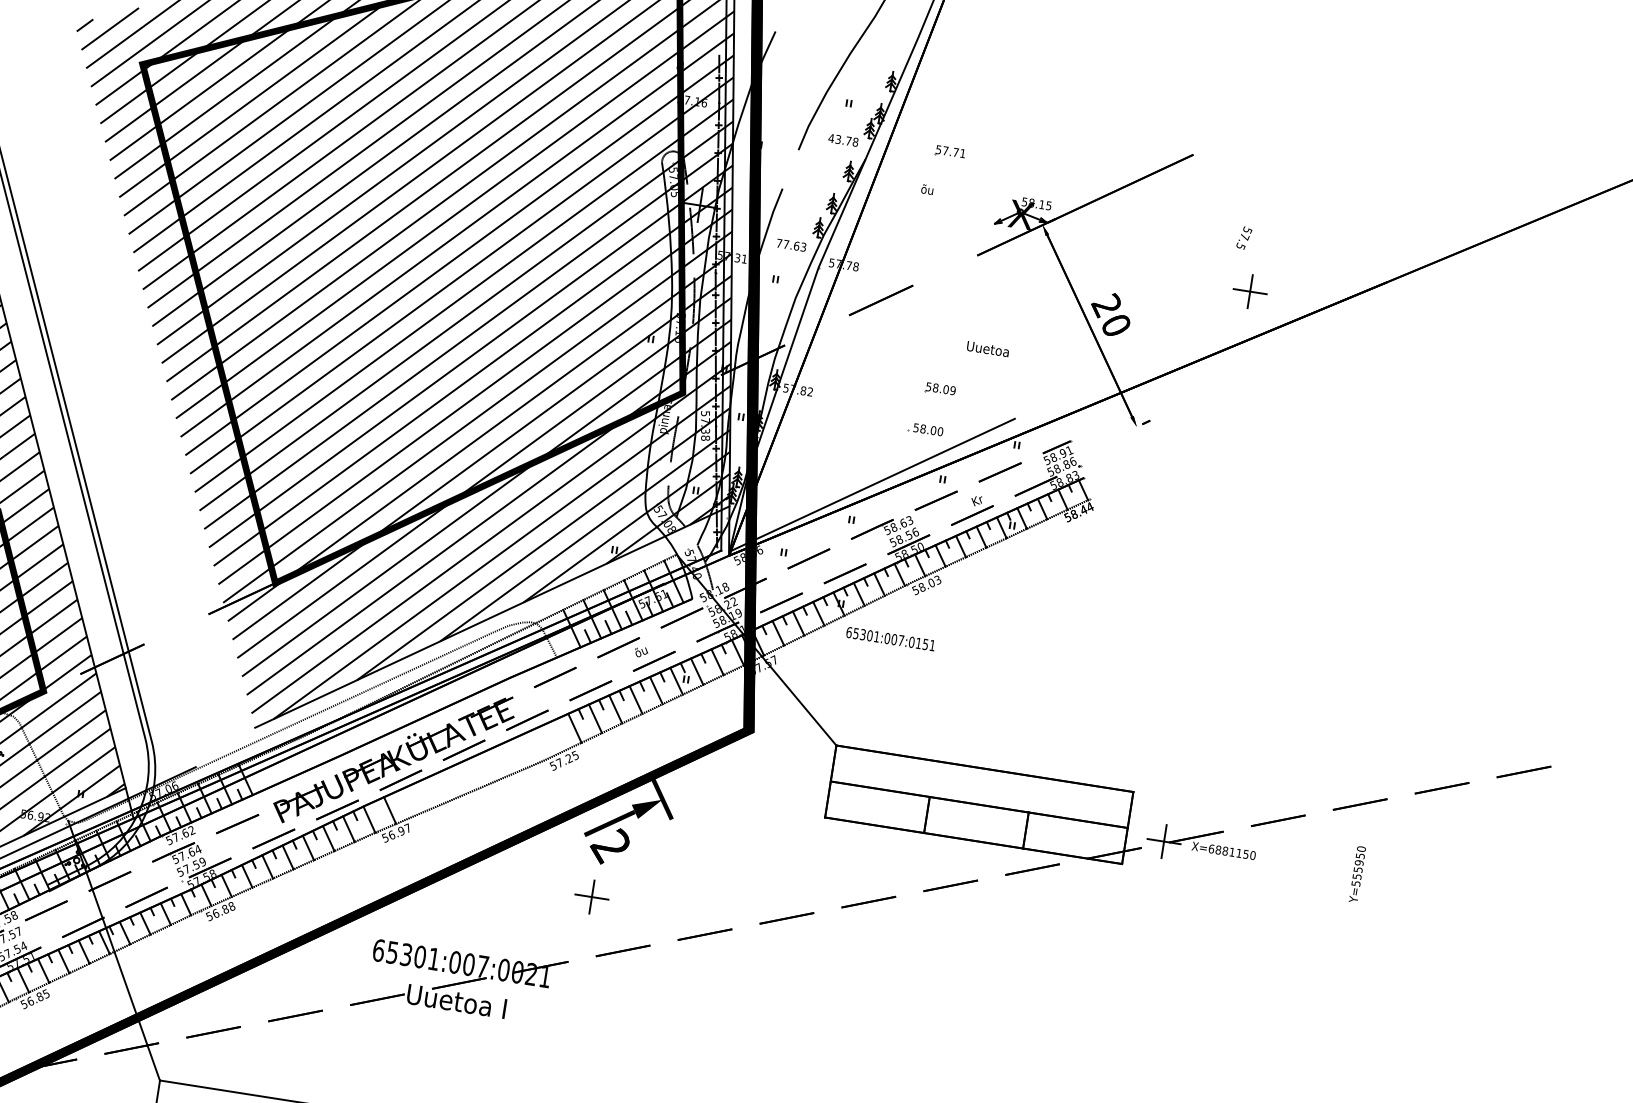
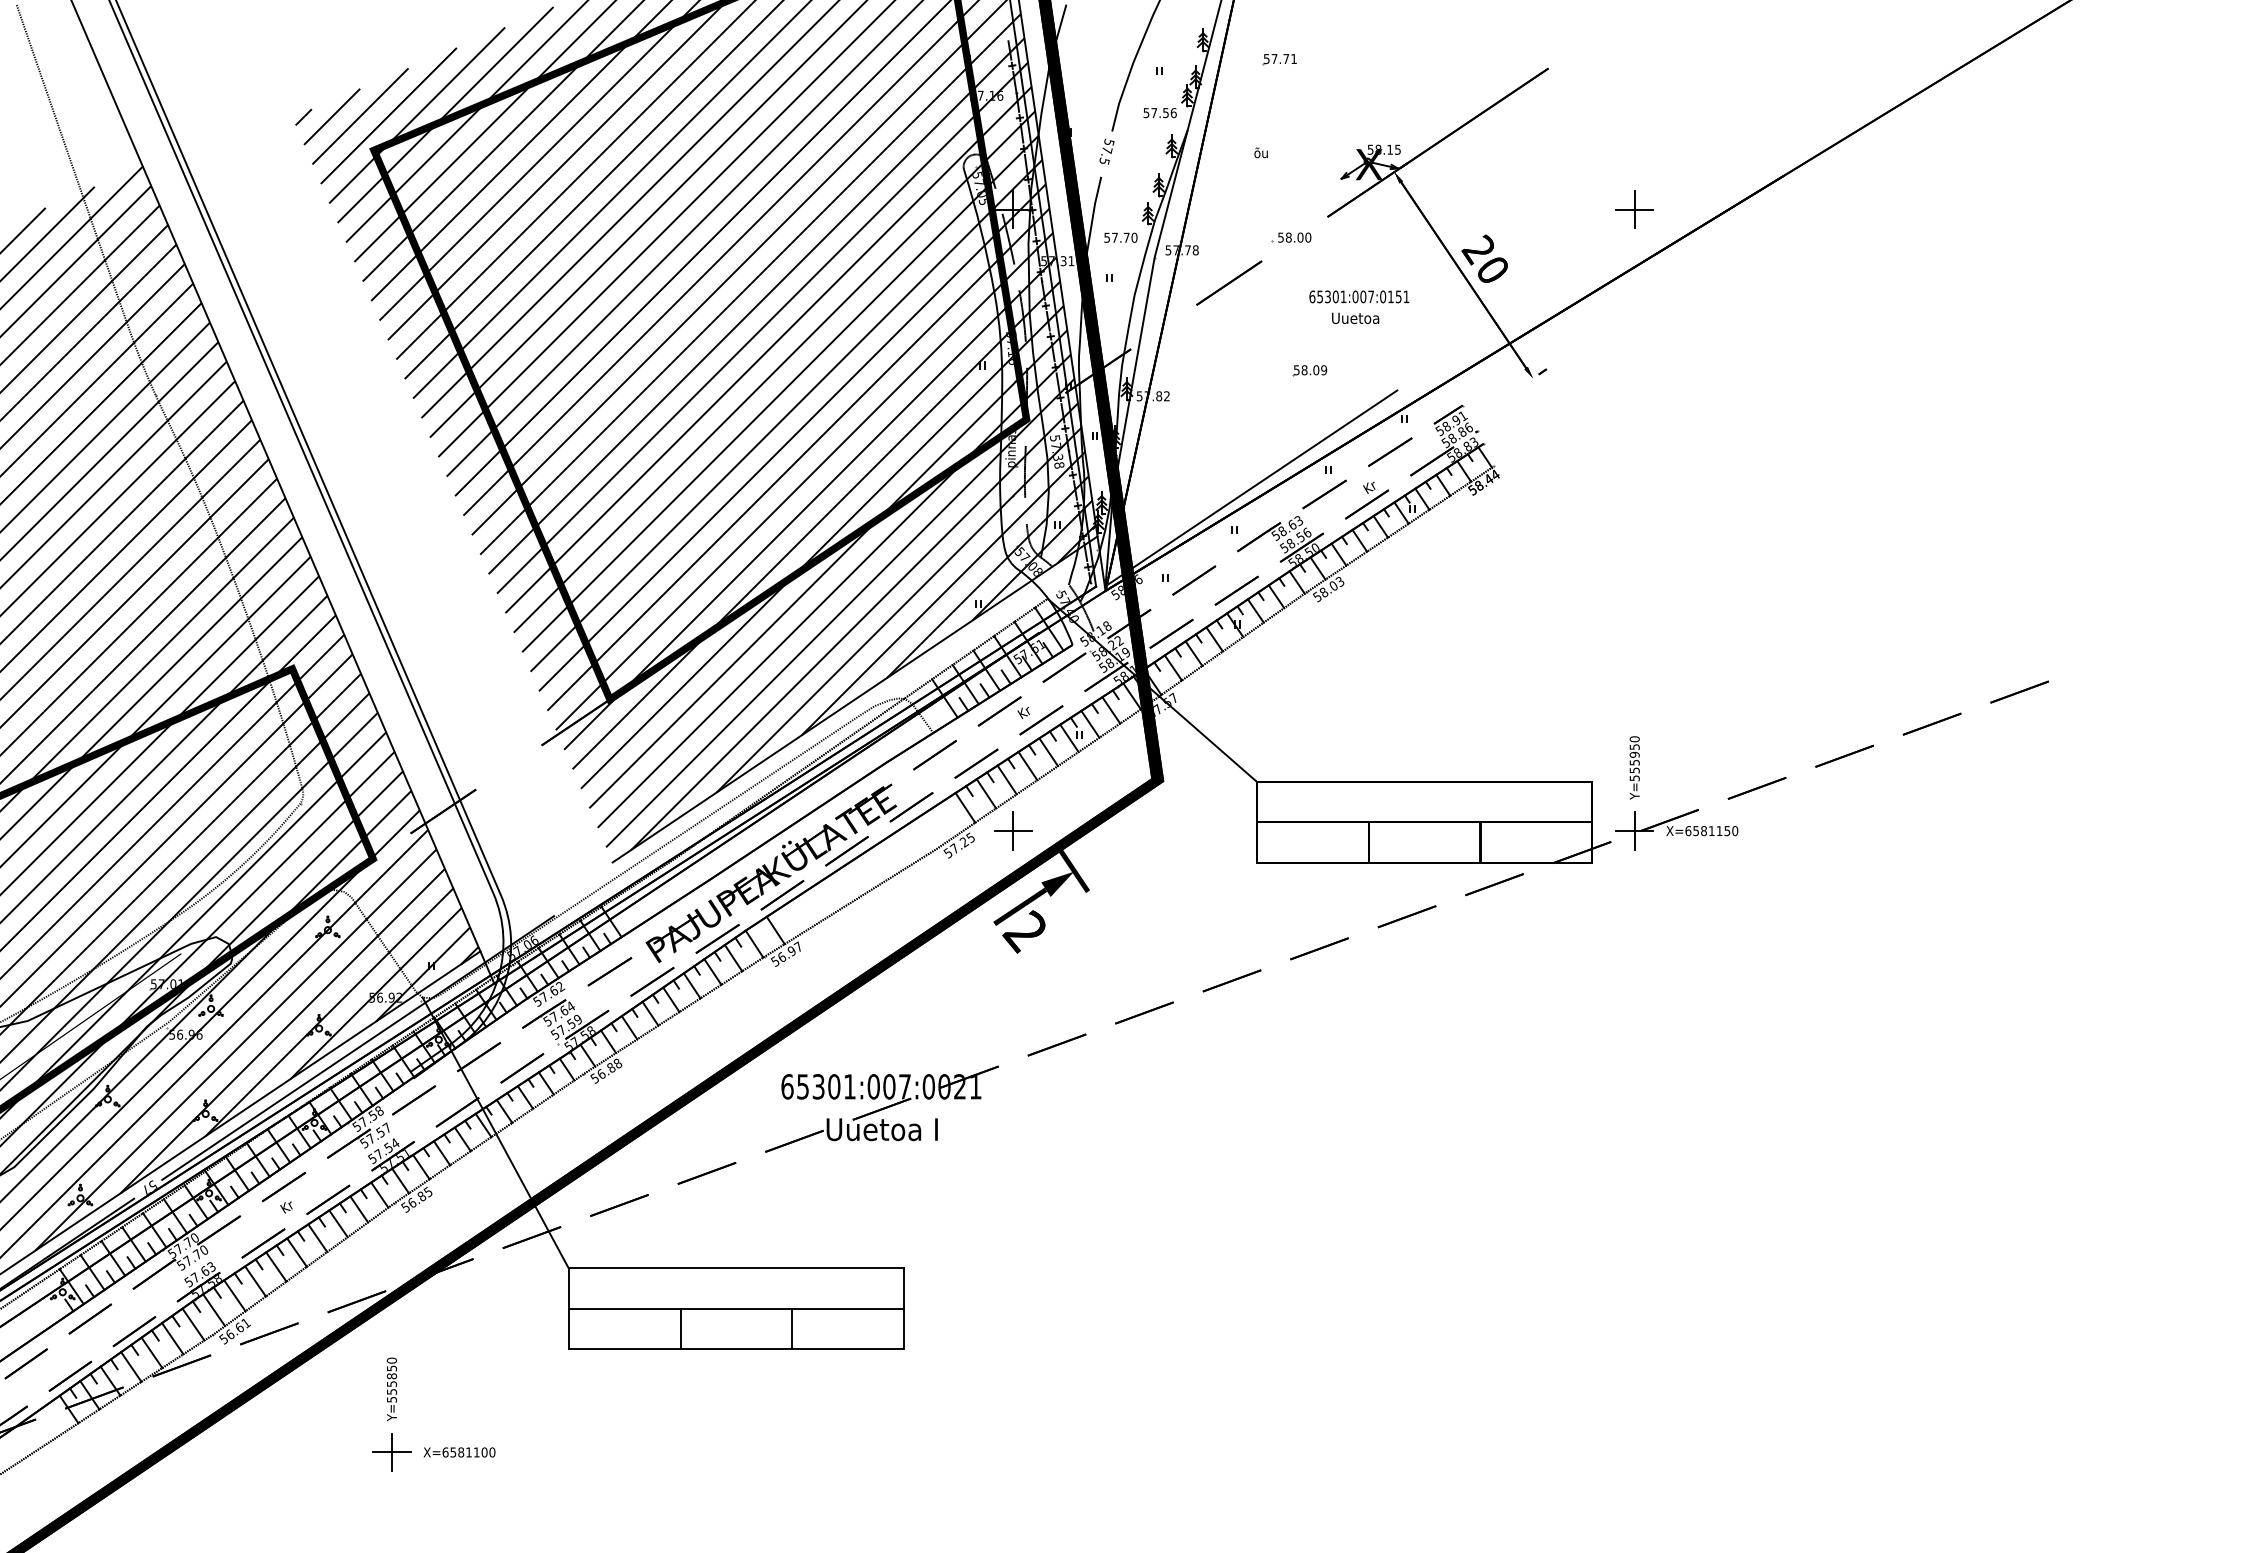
text: (842, 140) -> (1159, 113), 43.78 -> 57.56
part: (949, 152) -> (1279, 59), moved
text: (1243, 237) -> (1106, 151), moved
text: (791, 245) -> (1120, 237), 77.63 -> 57.70
part: (925, 429) -> (1291, 237), moved
text: (890, 638) -> (1359, 296), moved
text: (641, 652) -> (1025, 712), õu -> Kr
text: (1218, 850) -> (1696, 831), X=6881150 -> X=6581150
text: (1357, 874) -> (1634, 767), moved
part: (592, 896) -> (1013, 830), moved

